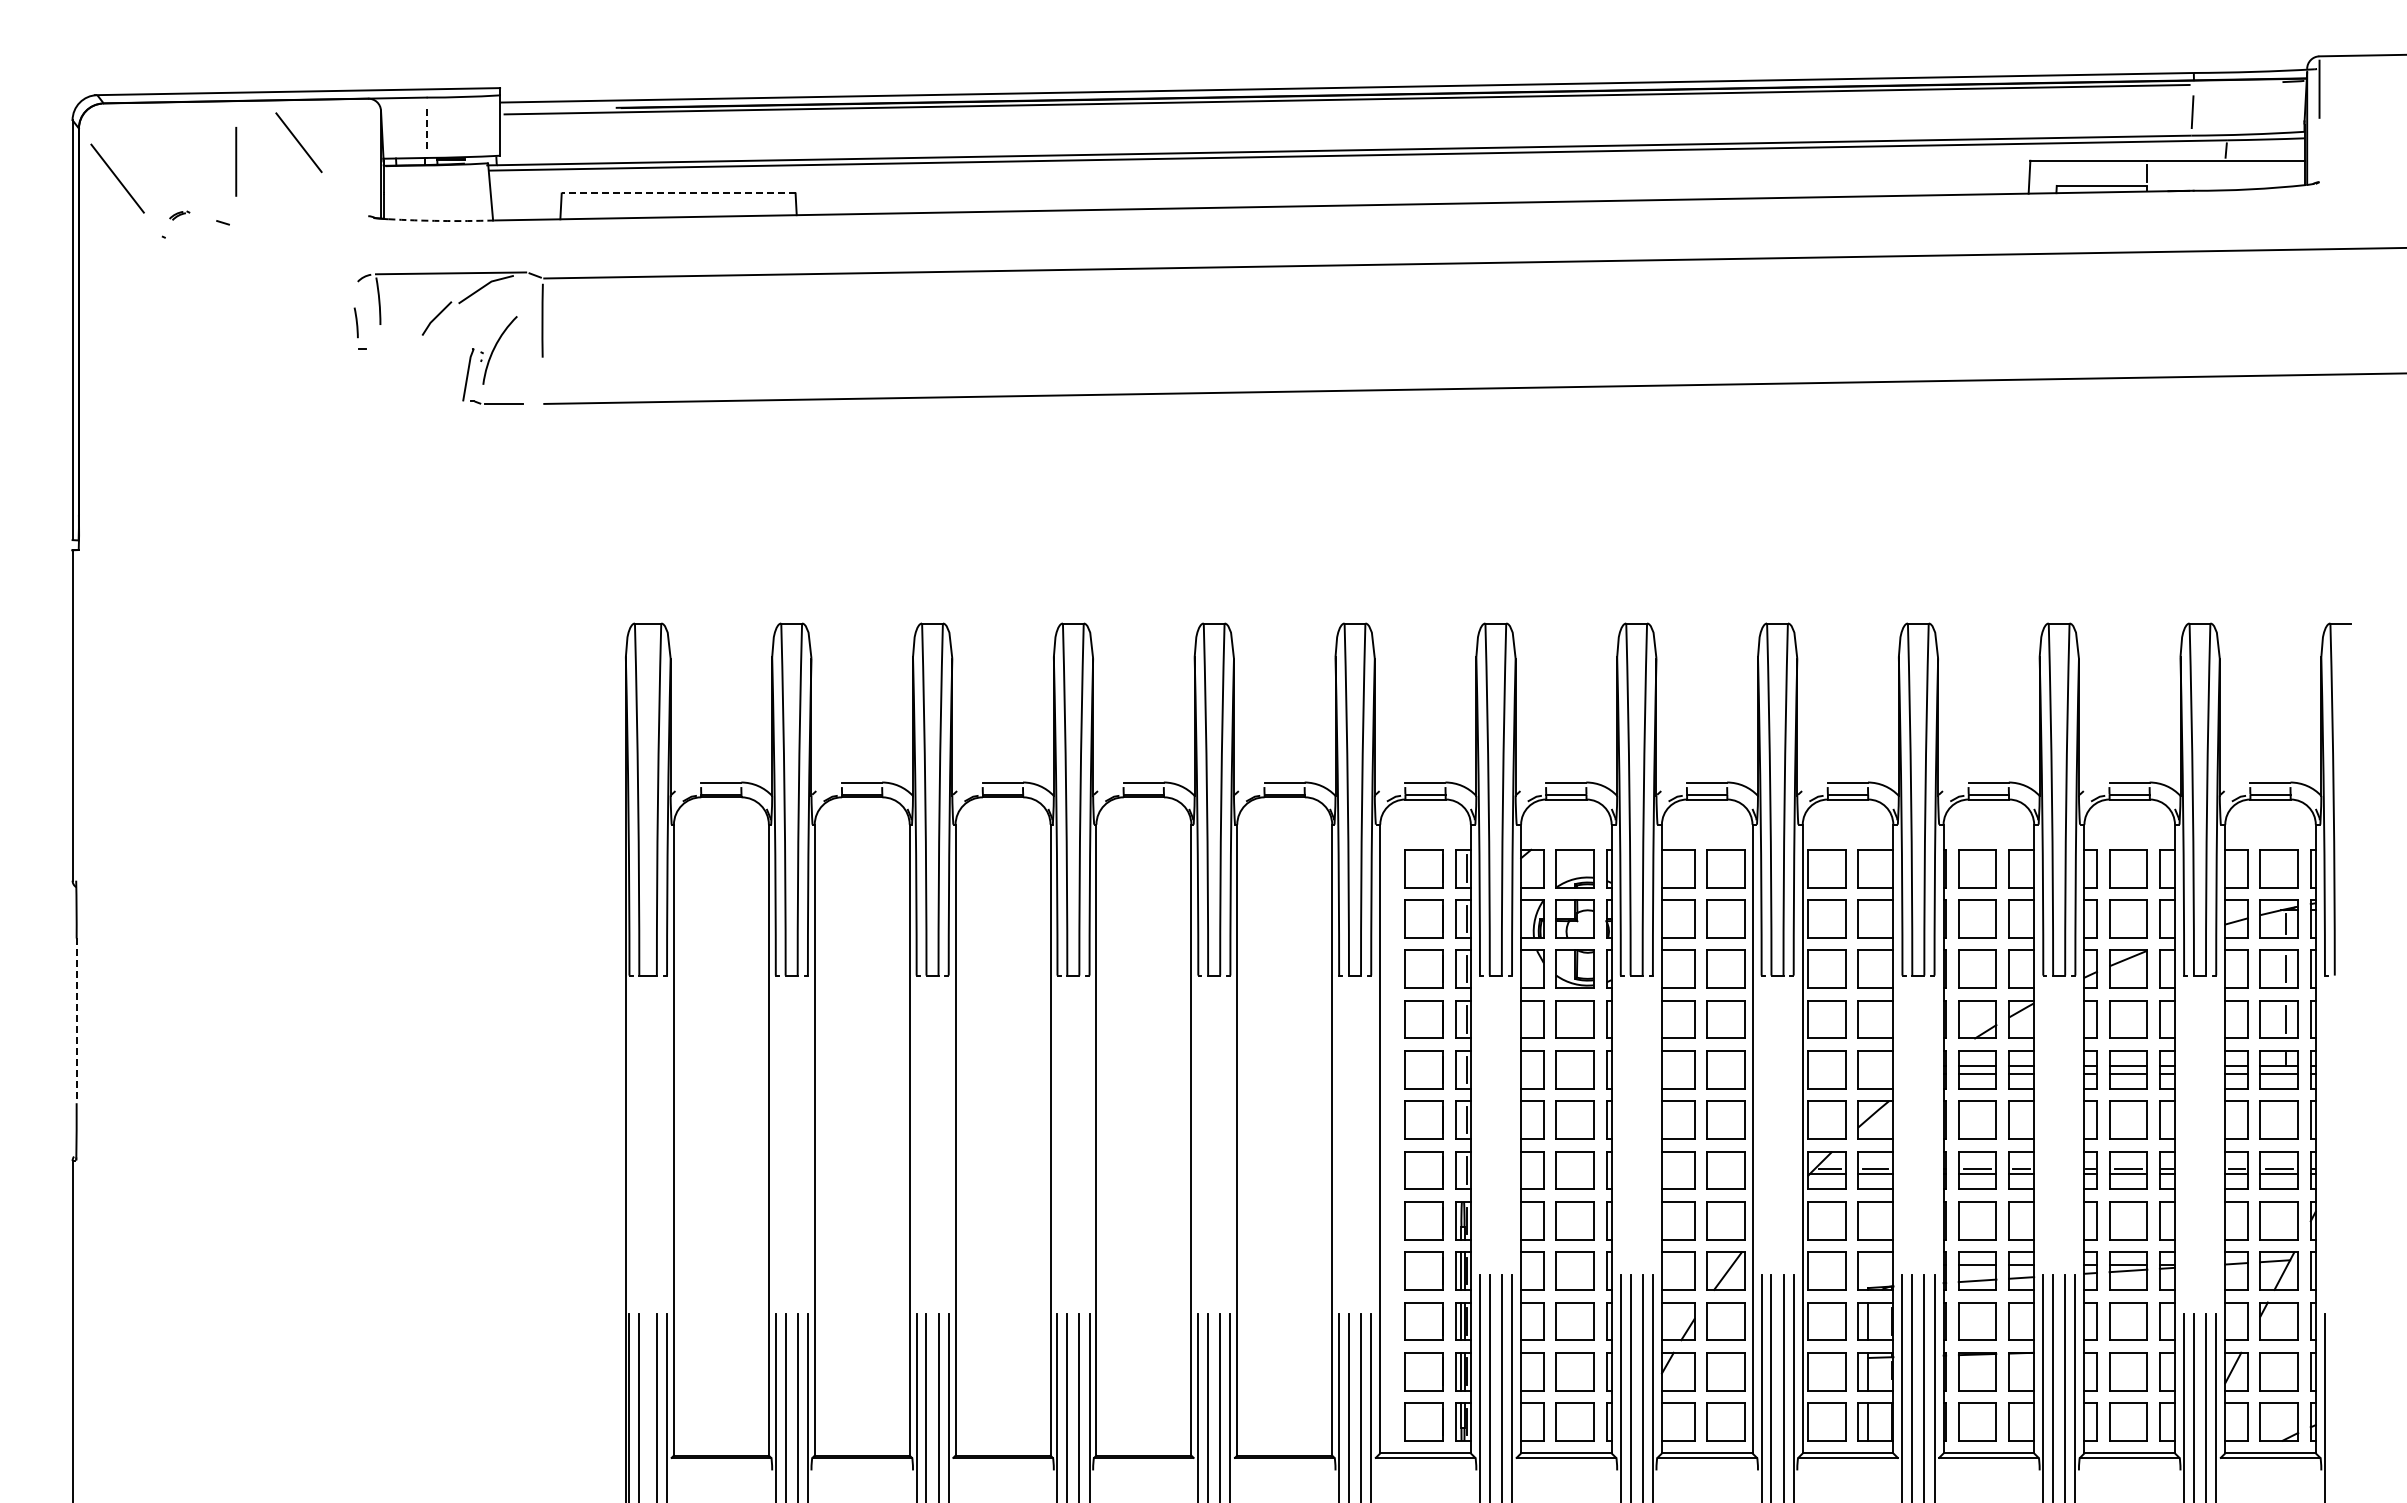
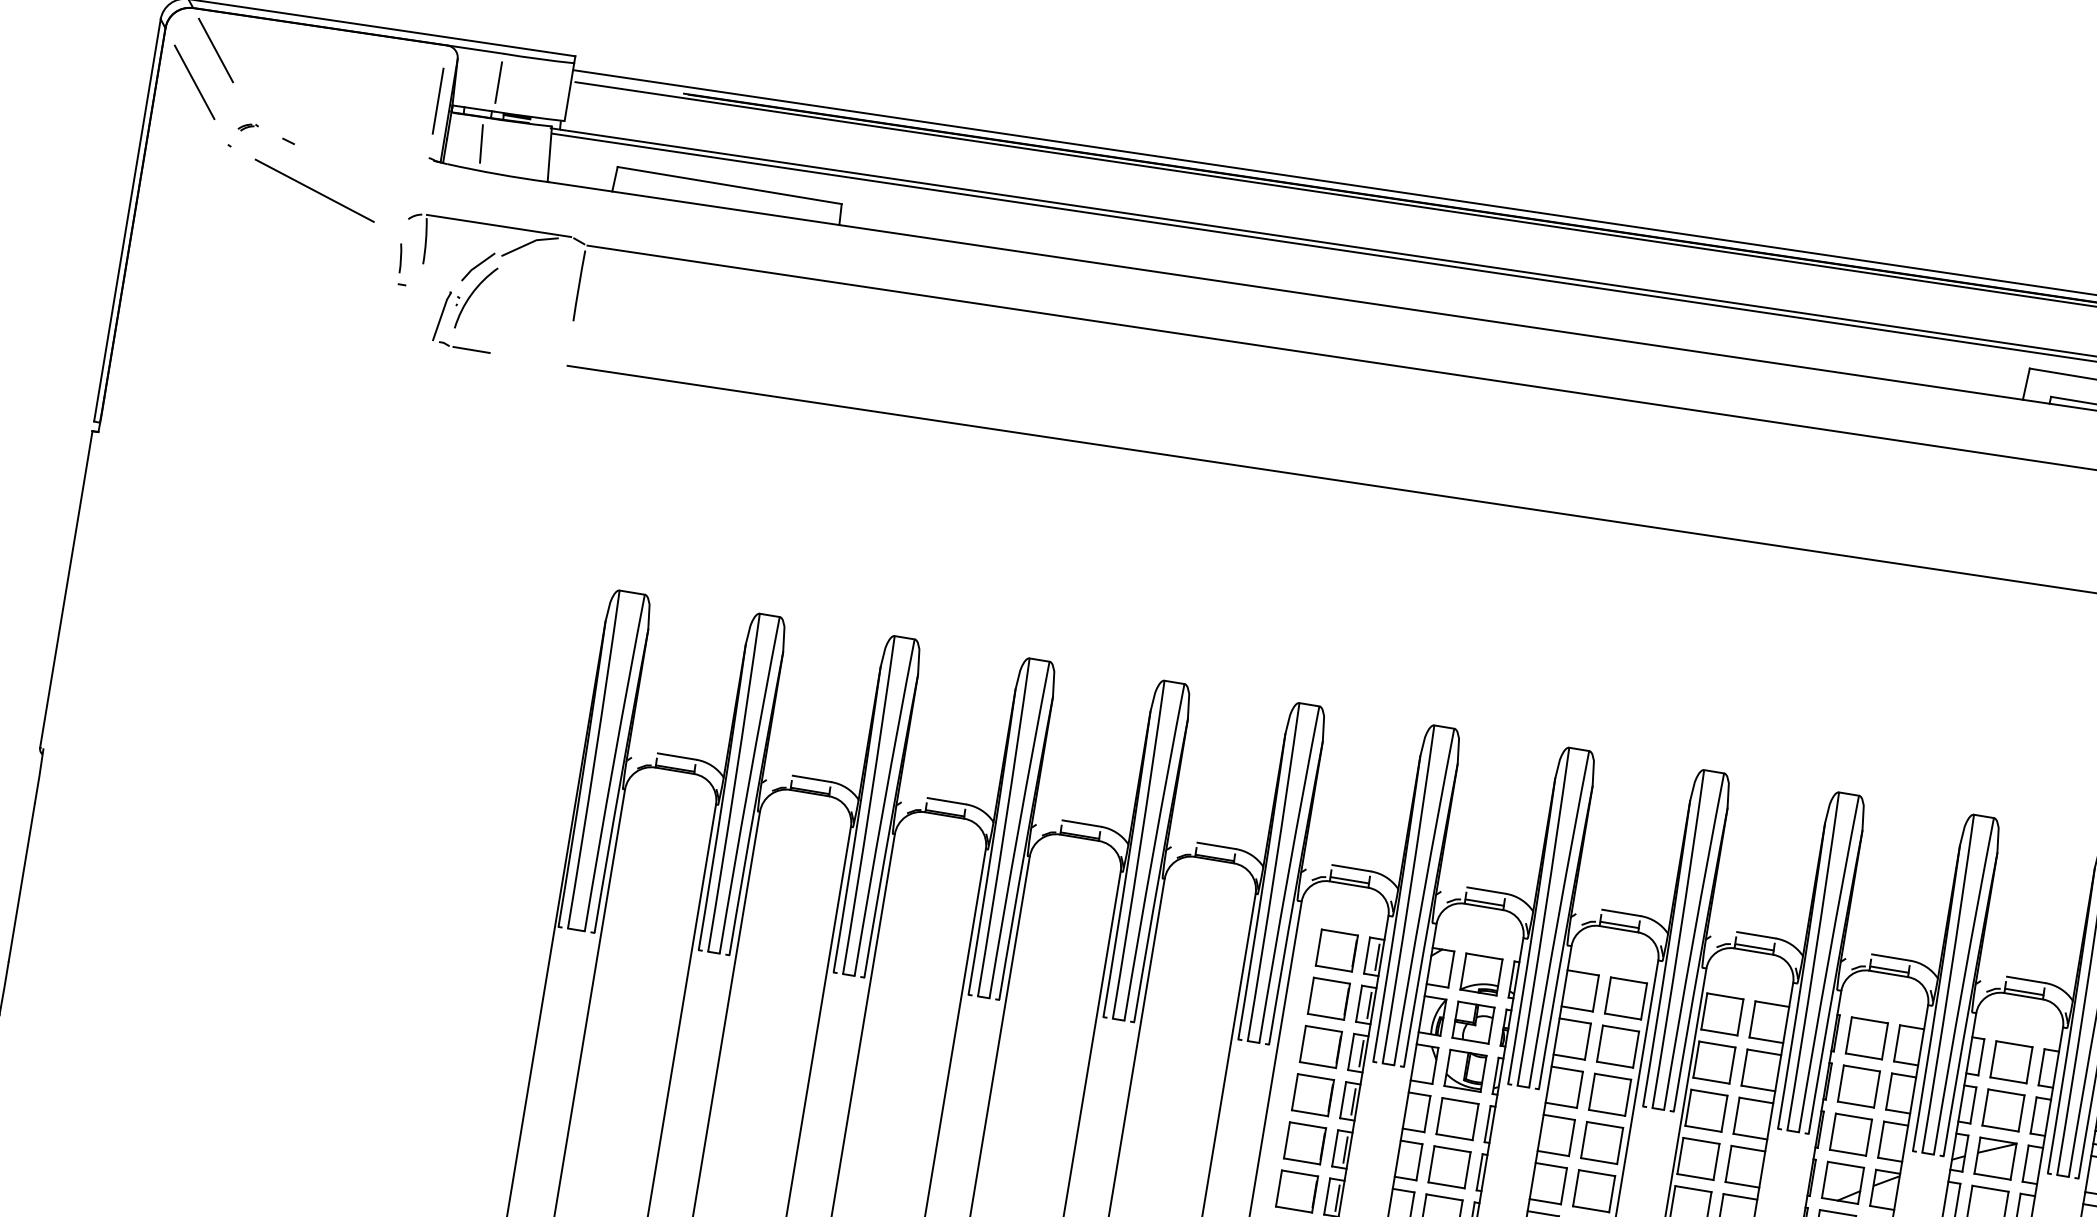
line: (426, 127) -> (498, 82), dashed -> solid
line: (298, 142) -> (215, 50), moved
line: (236, 161) -> (438, 100), moved
line: (419, 192) -> (481, 143), added
line: (678, 193) -> (729, 185), dashed -> solid
arc: (441, 220) -> (498, 173), dashed -> solid
line: (257, 268) -> (314, 190), added
part: (492, 360) -> (467, 306), moved
line: (76, 1021) -> (21, 883), dashed -> solid

